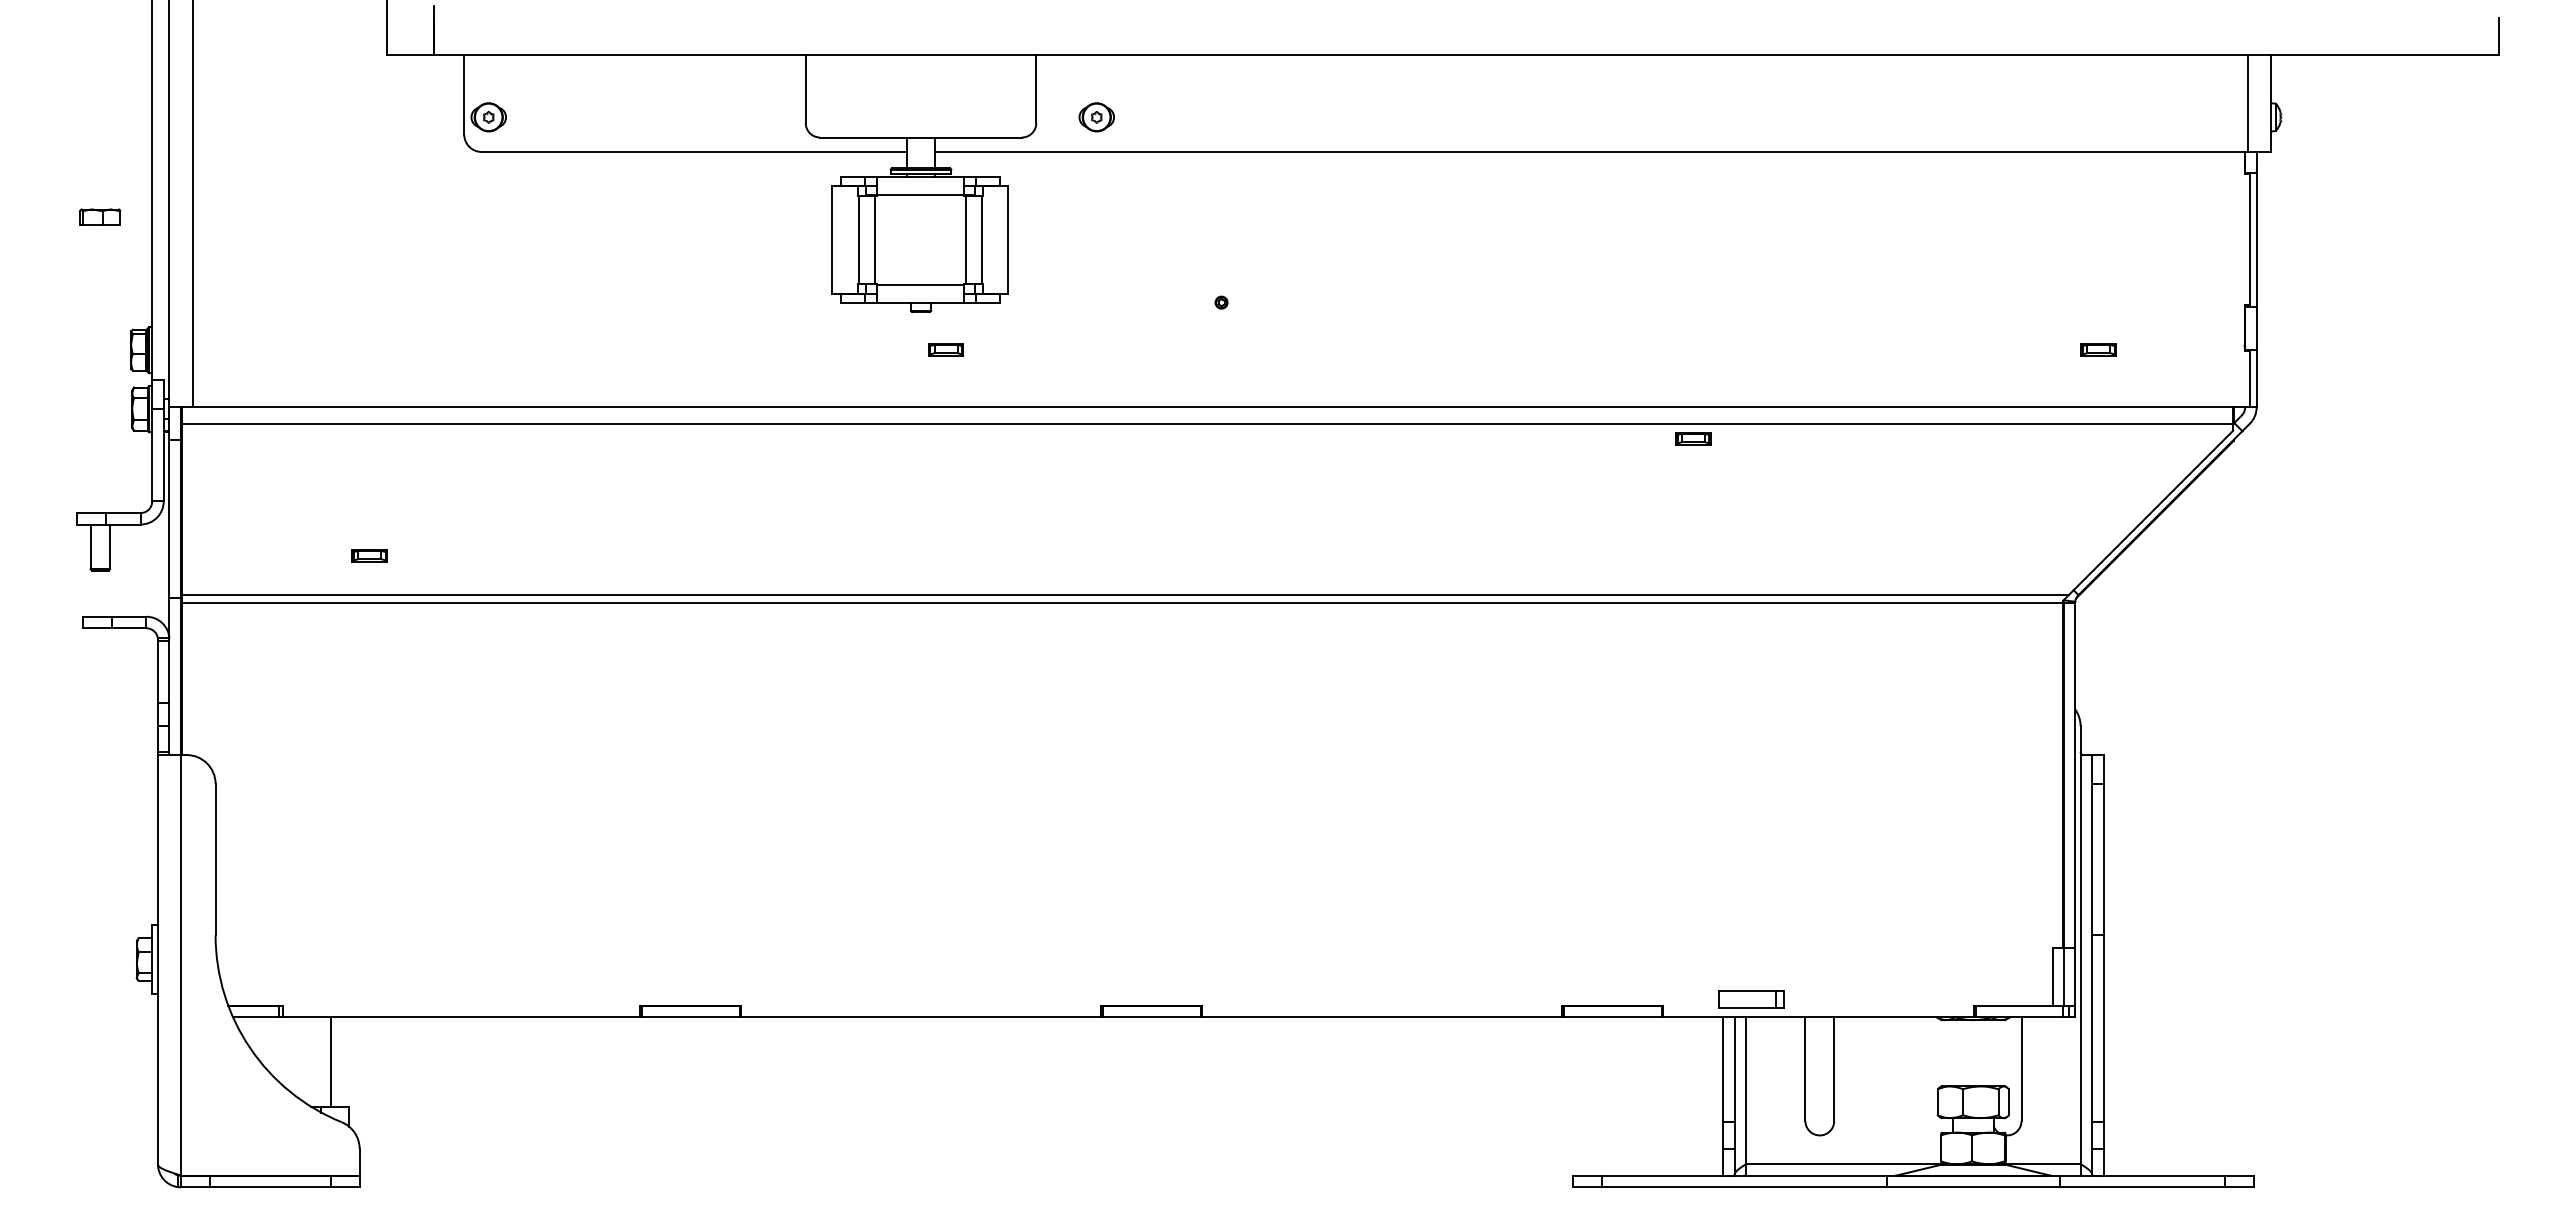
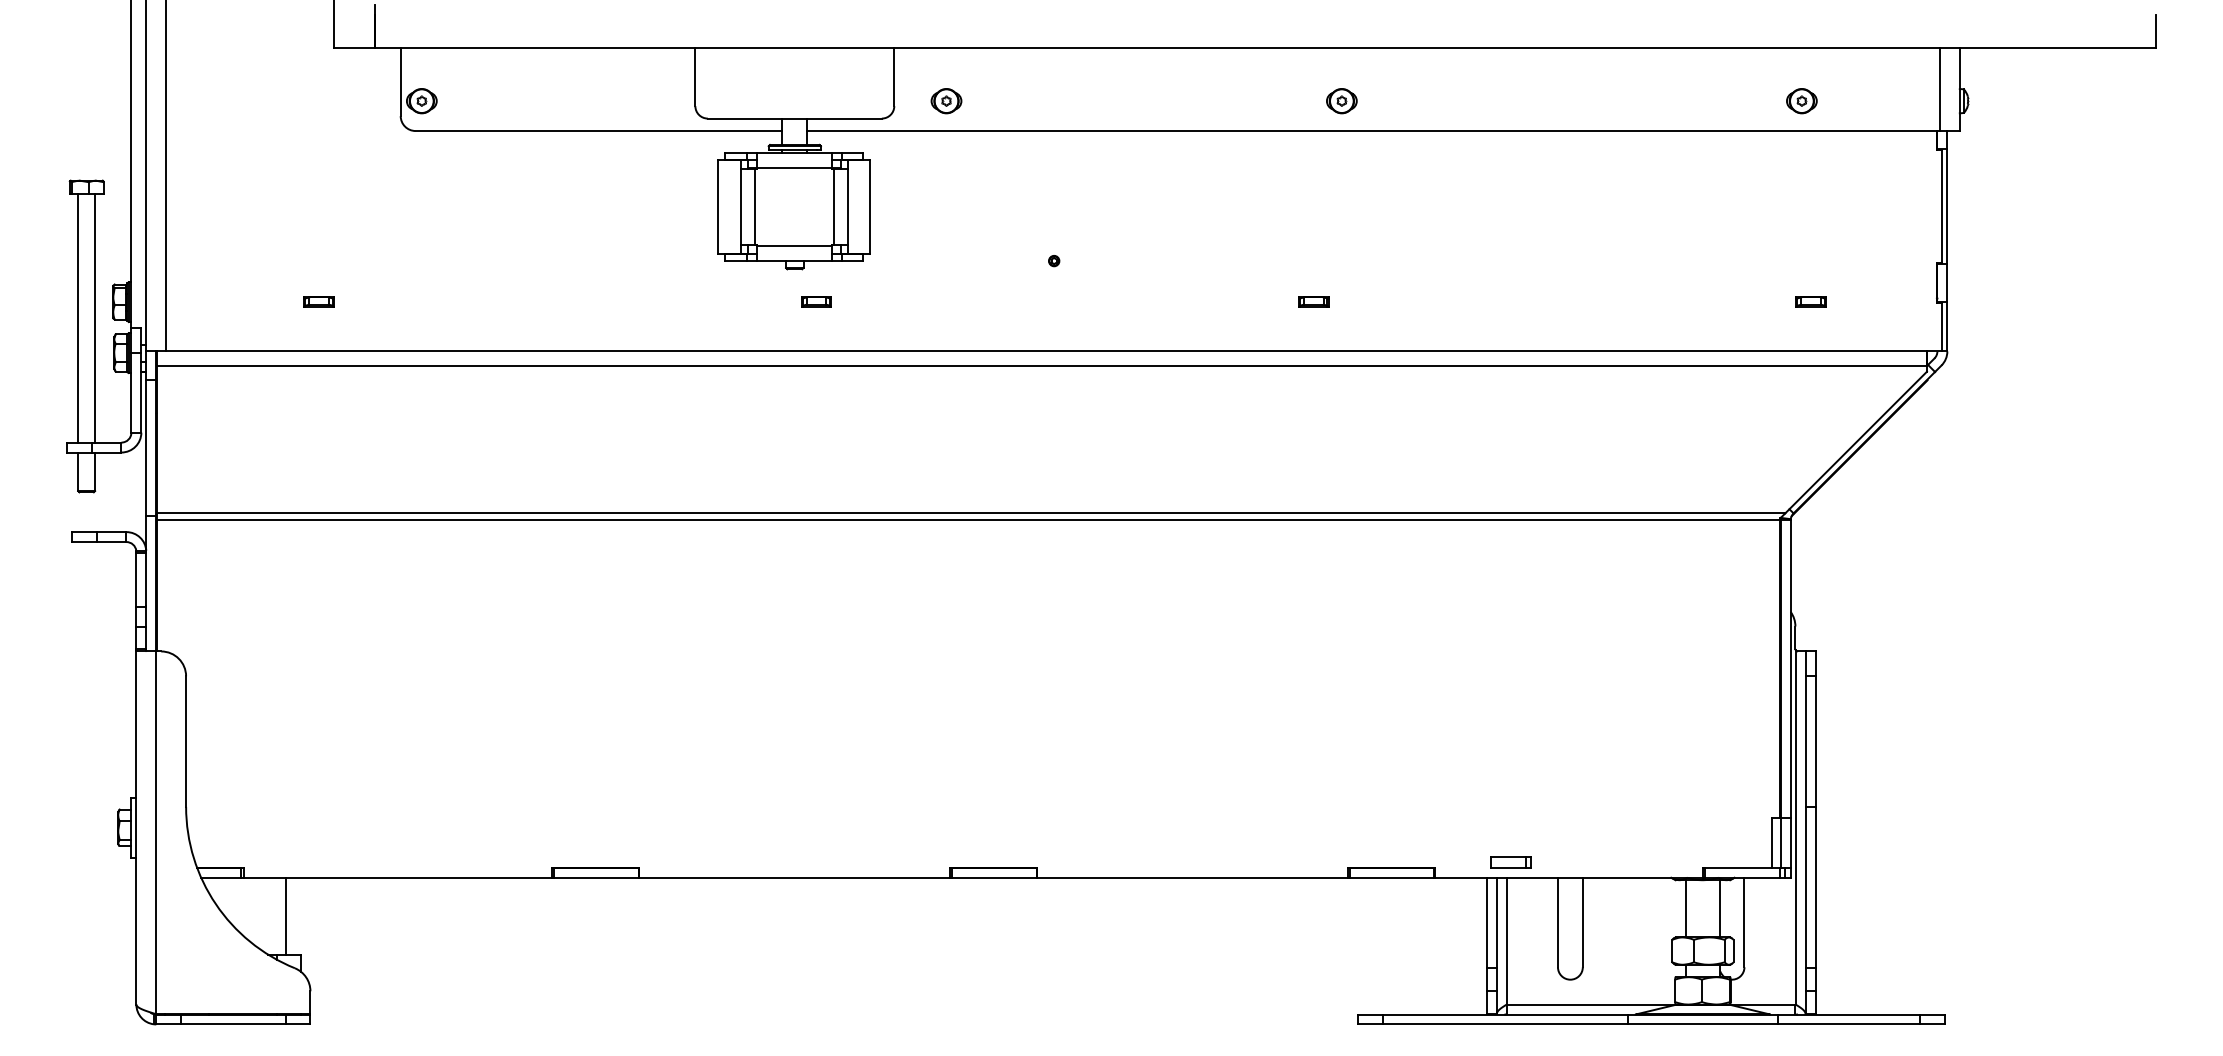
part: (1554, 117) -> (1341, 101), added
part: (2087, 117) -> (1801, 101), added
line: (90, 368) -> (78, 317), added
line: (110, 368) -> (95, 317), added
part: (1693, 438) -> (1313, 301), moved
part: (369, 555) -> (318, 301), moved
part: (1750, 999) -> (1510, 862), size x0.71
line: (1953, 1053) -> (1685, 908), added
line: (1993, 1053) -> (1720, 908), added

